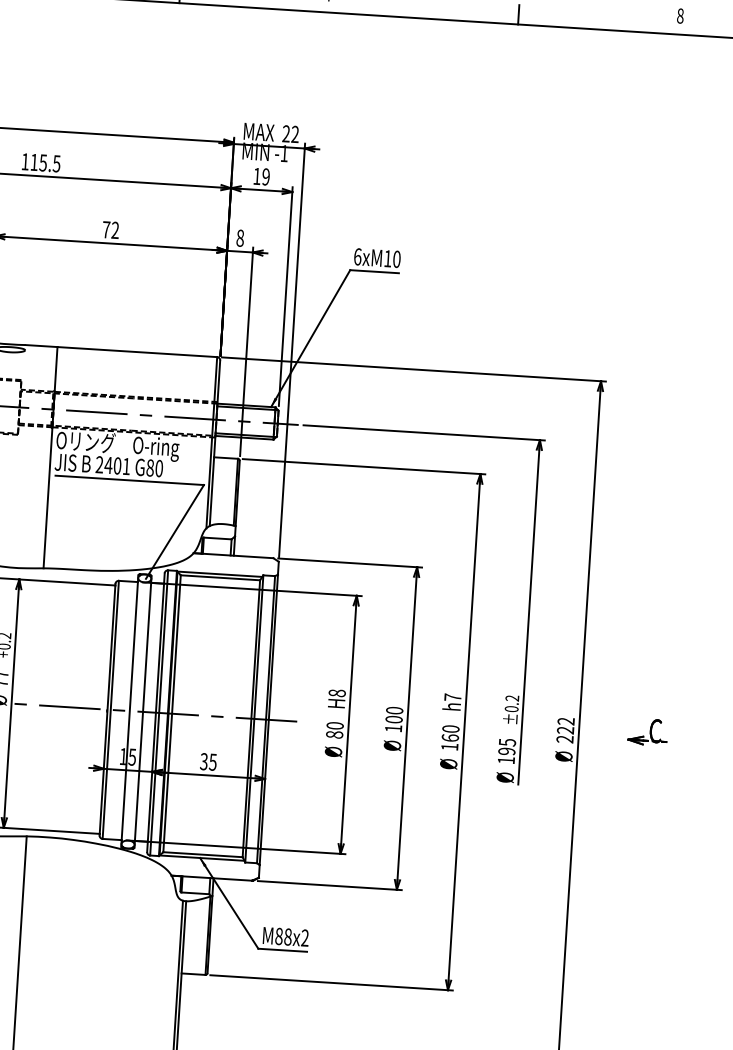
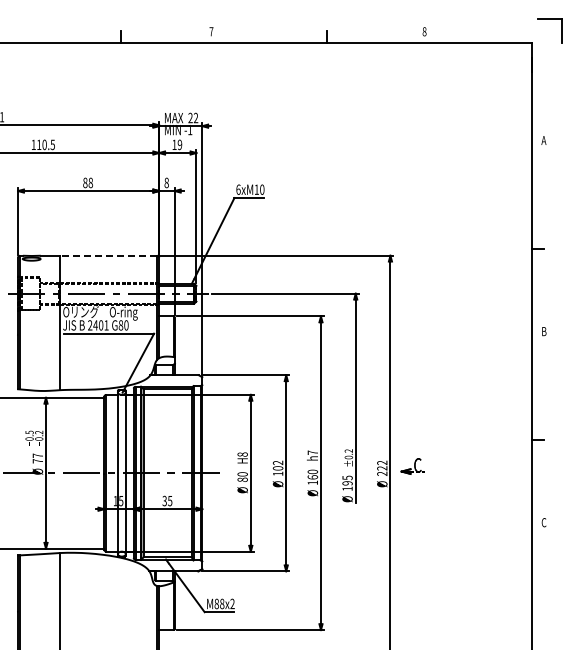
text: (43, 162) -> (44, 144), 115.5 -> 110.5
text: (111, 229) -> (88, 182), 72 -> 88
line: (136, 351) -> (108, 255), solid -> dashed
text: (395, 709) -> (278, 462), 100 -> 102
part: (646, 732) -> (412, 466), moved

